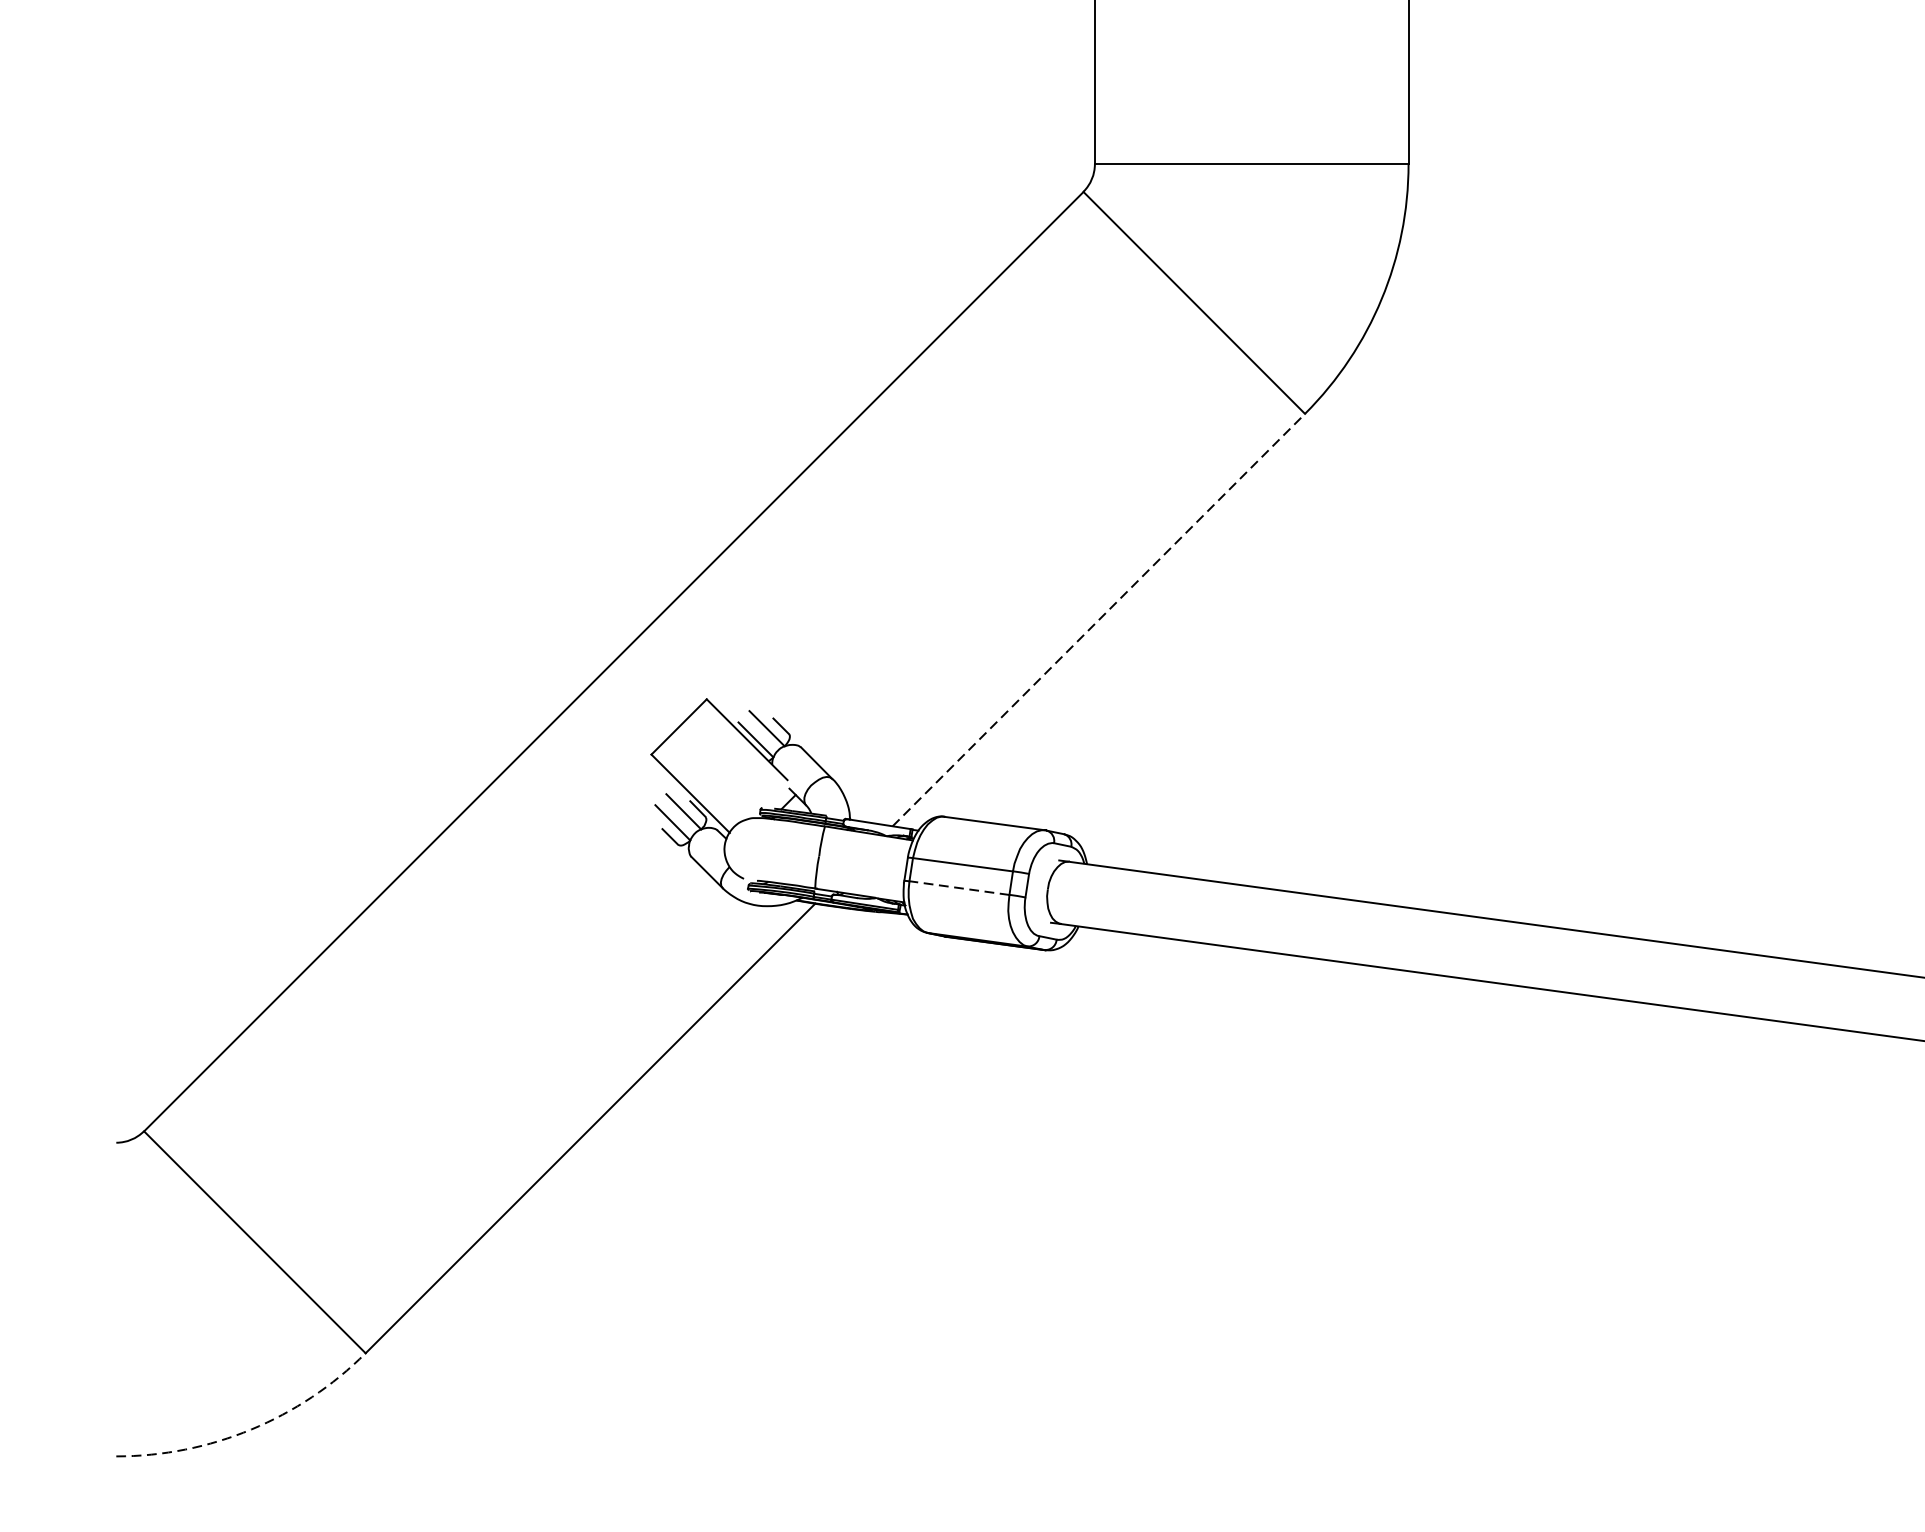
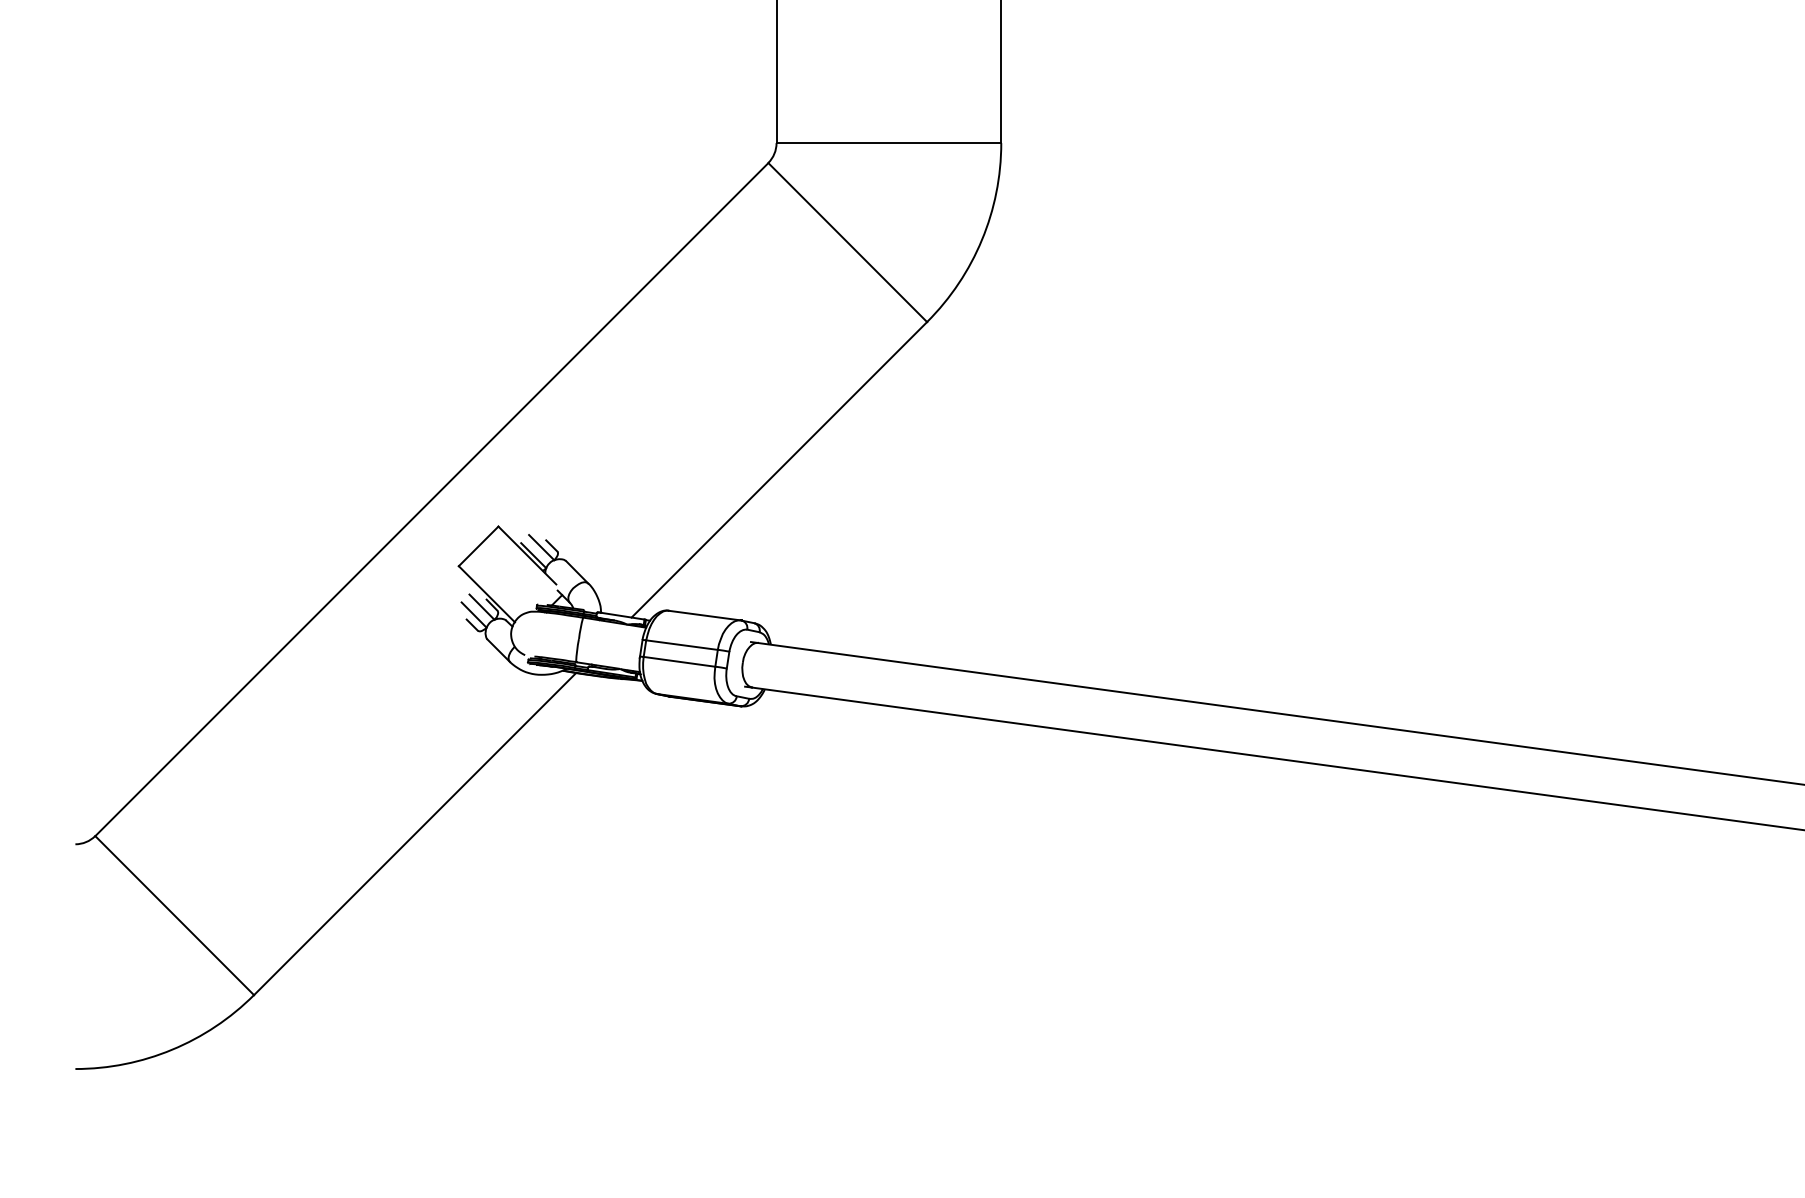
line: (1099, 619) -> (779, 469), dashed -> solid
line: (959, 887) -> (679, 661), dashed -> solid
arc: (251, 1429) -> (172, 1049), dashed -> solid

